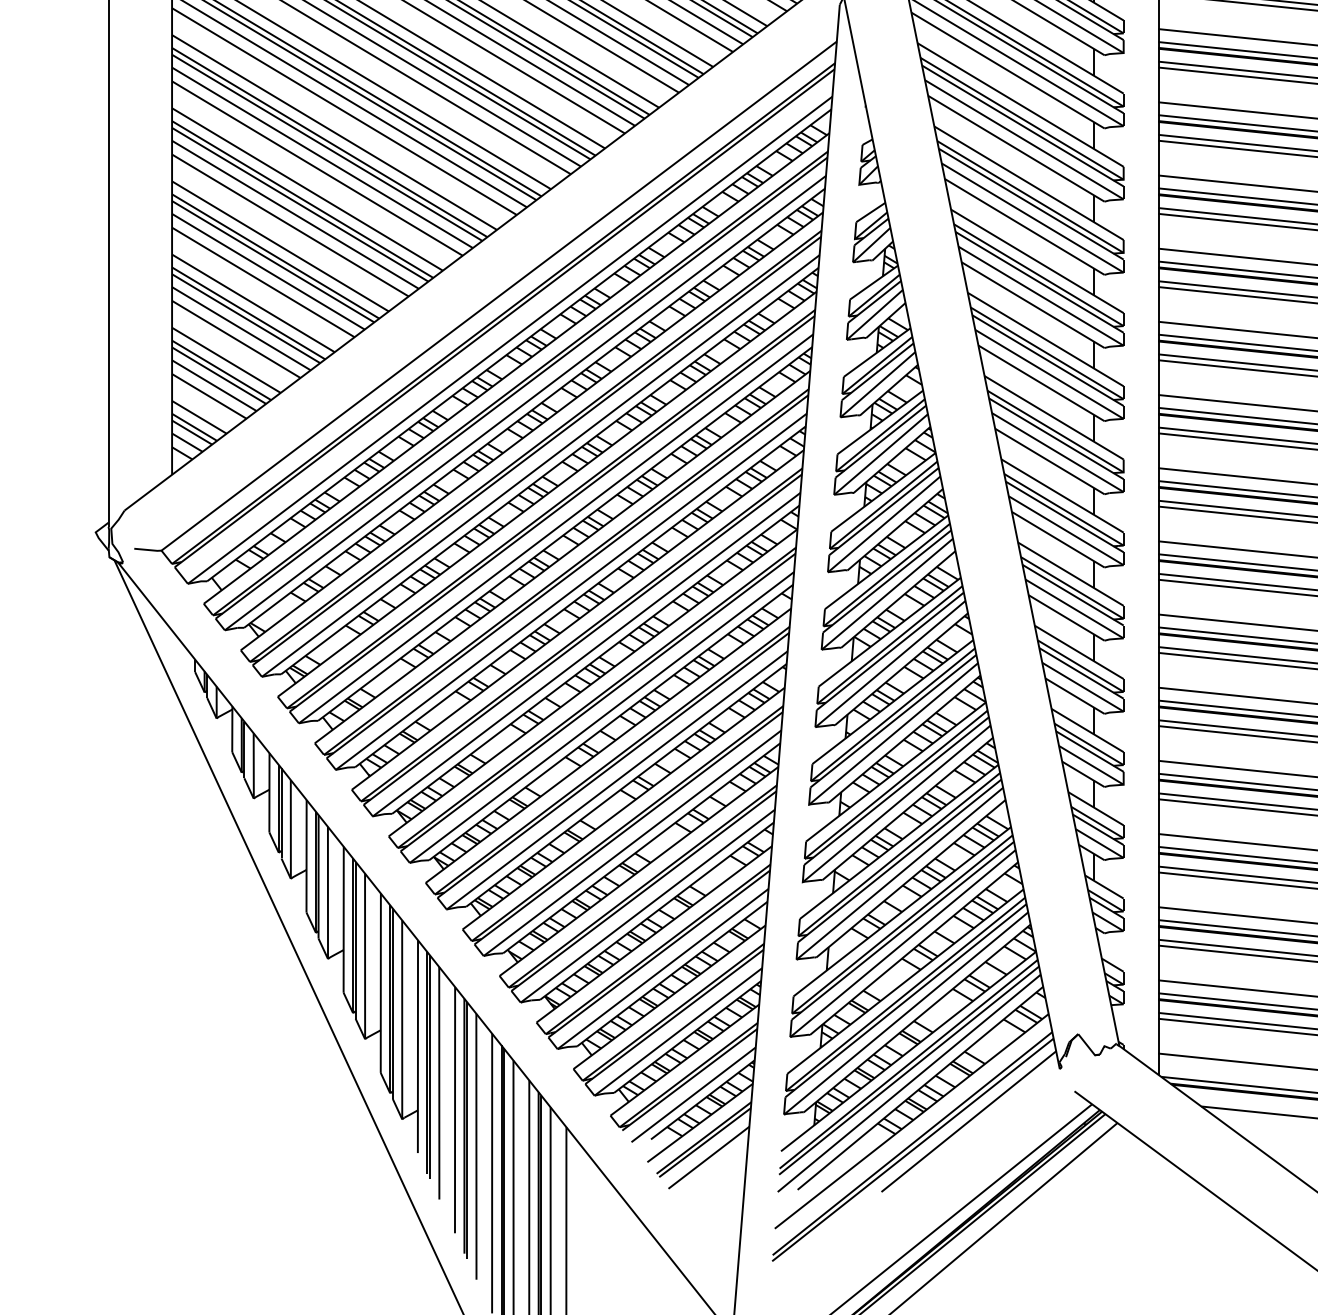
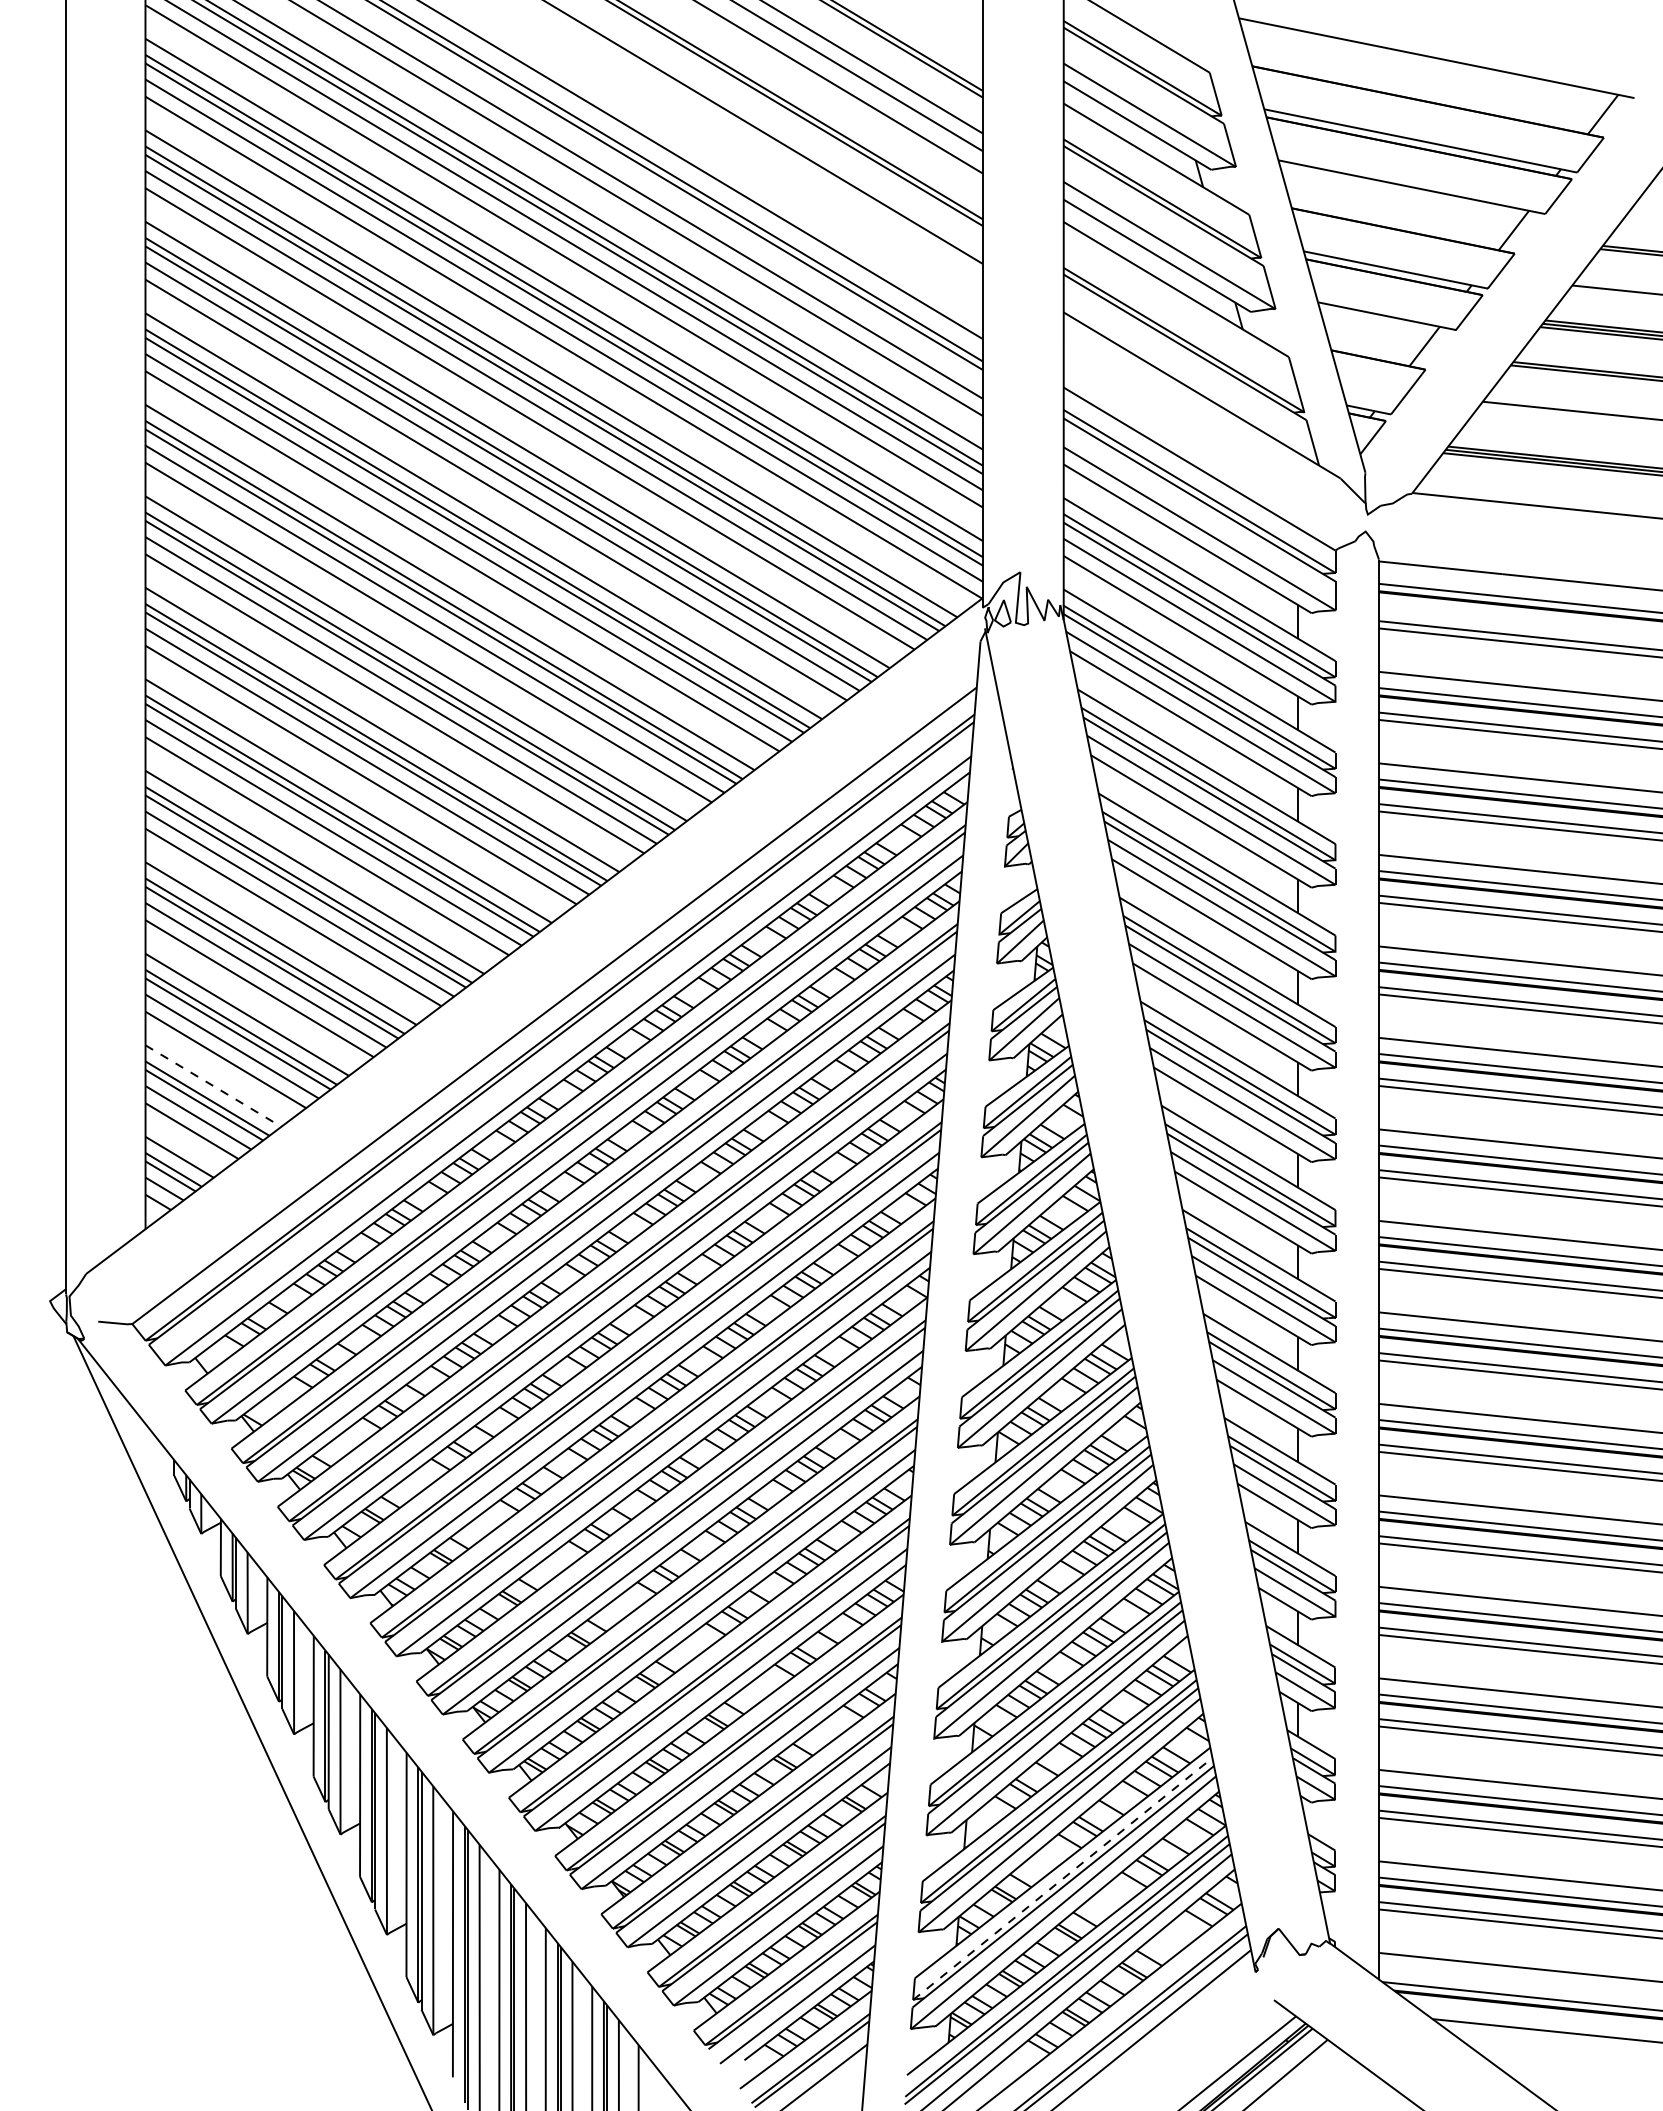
line: (226, 360) -> (213, 1086), solid -> dashed
line: (906, 994) -> (1063, 1878), solid -> dashed

